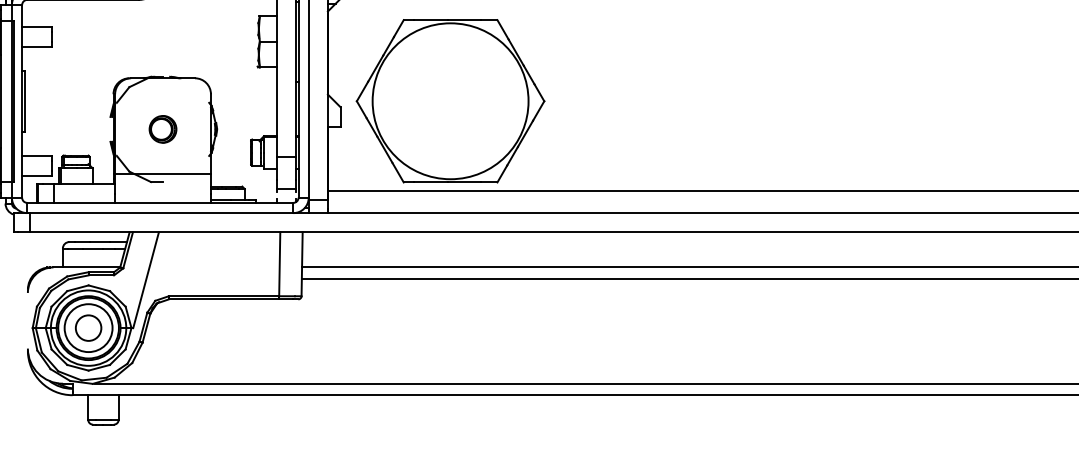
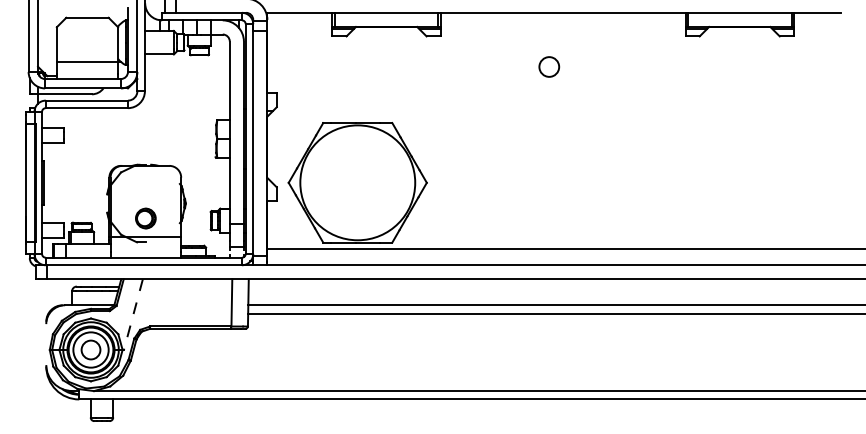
part: (162, 129) -> (145, 218), moved
line: (146, 279) -> (133, 314), solid -> dashed

